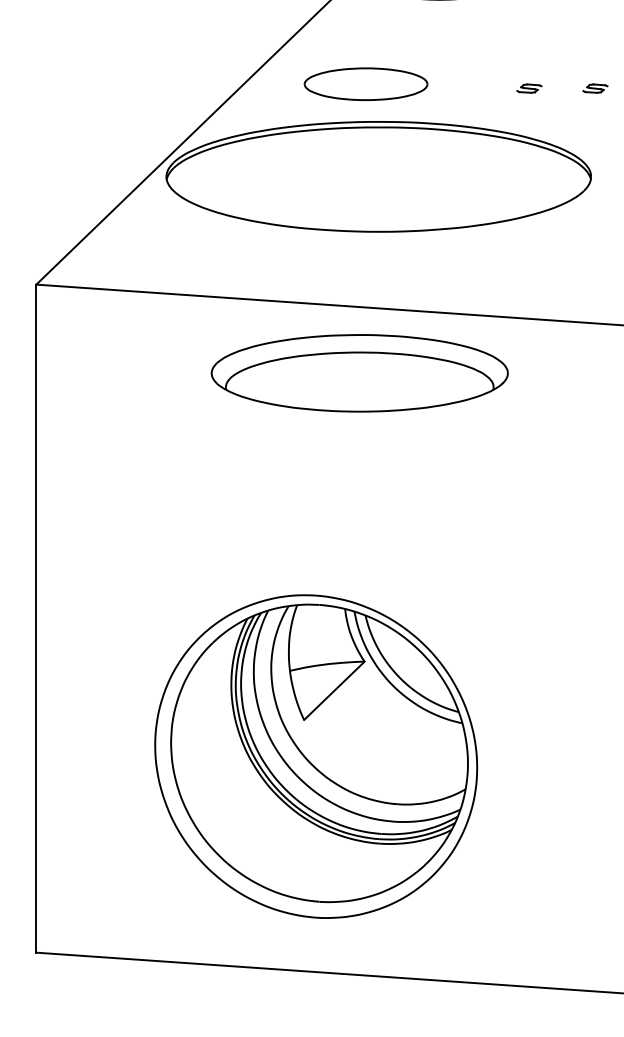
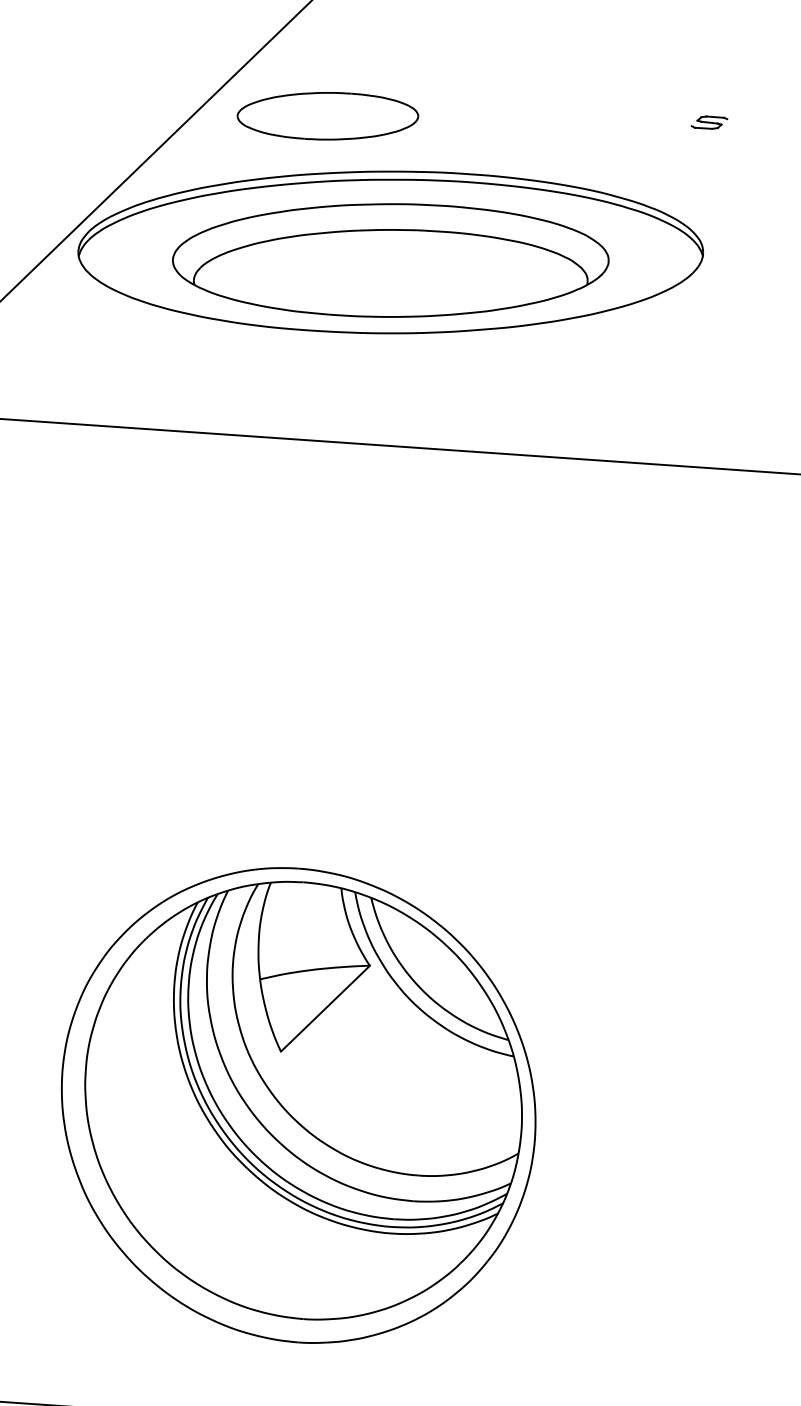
part: (365, 83) -> (327, 115), moved
part: (529, 88) -> (612, 122), removed
part: (359, 373) -> (390, 260), moved

